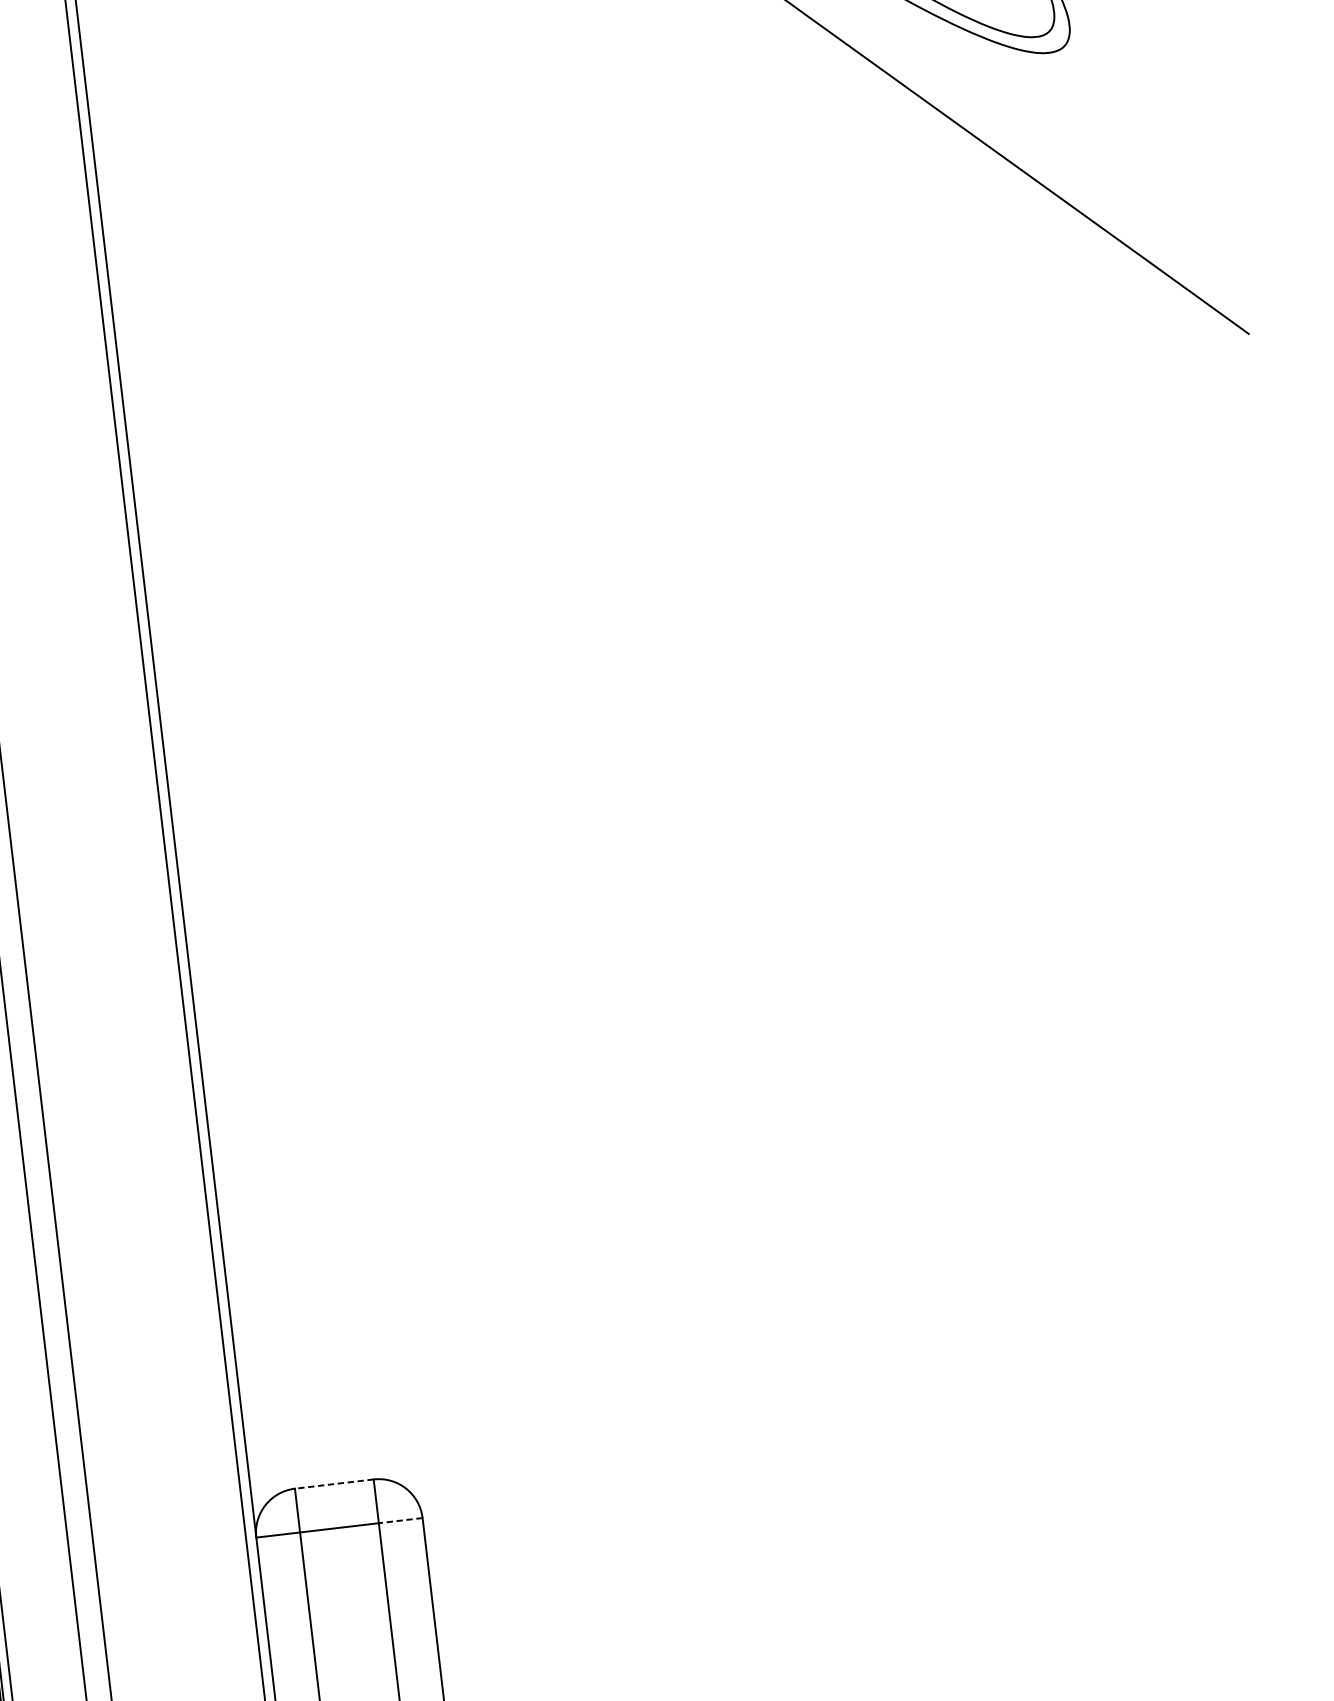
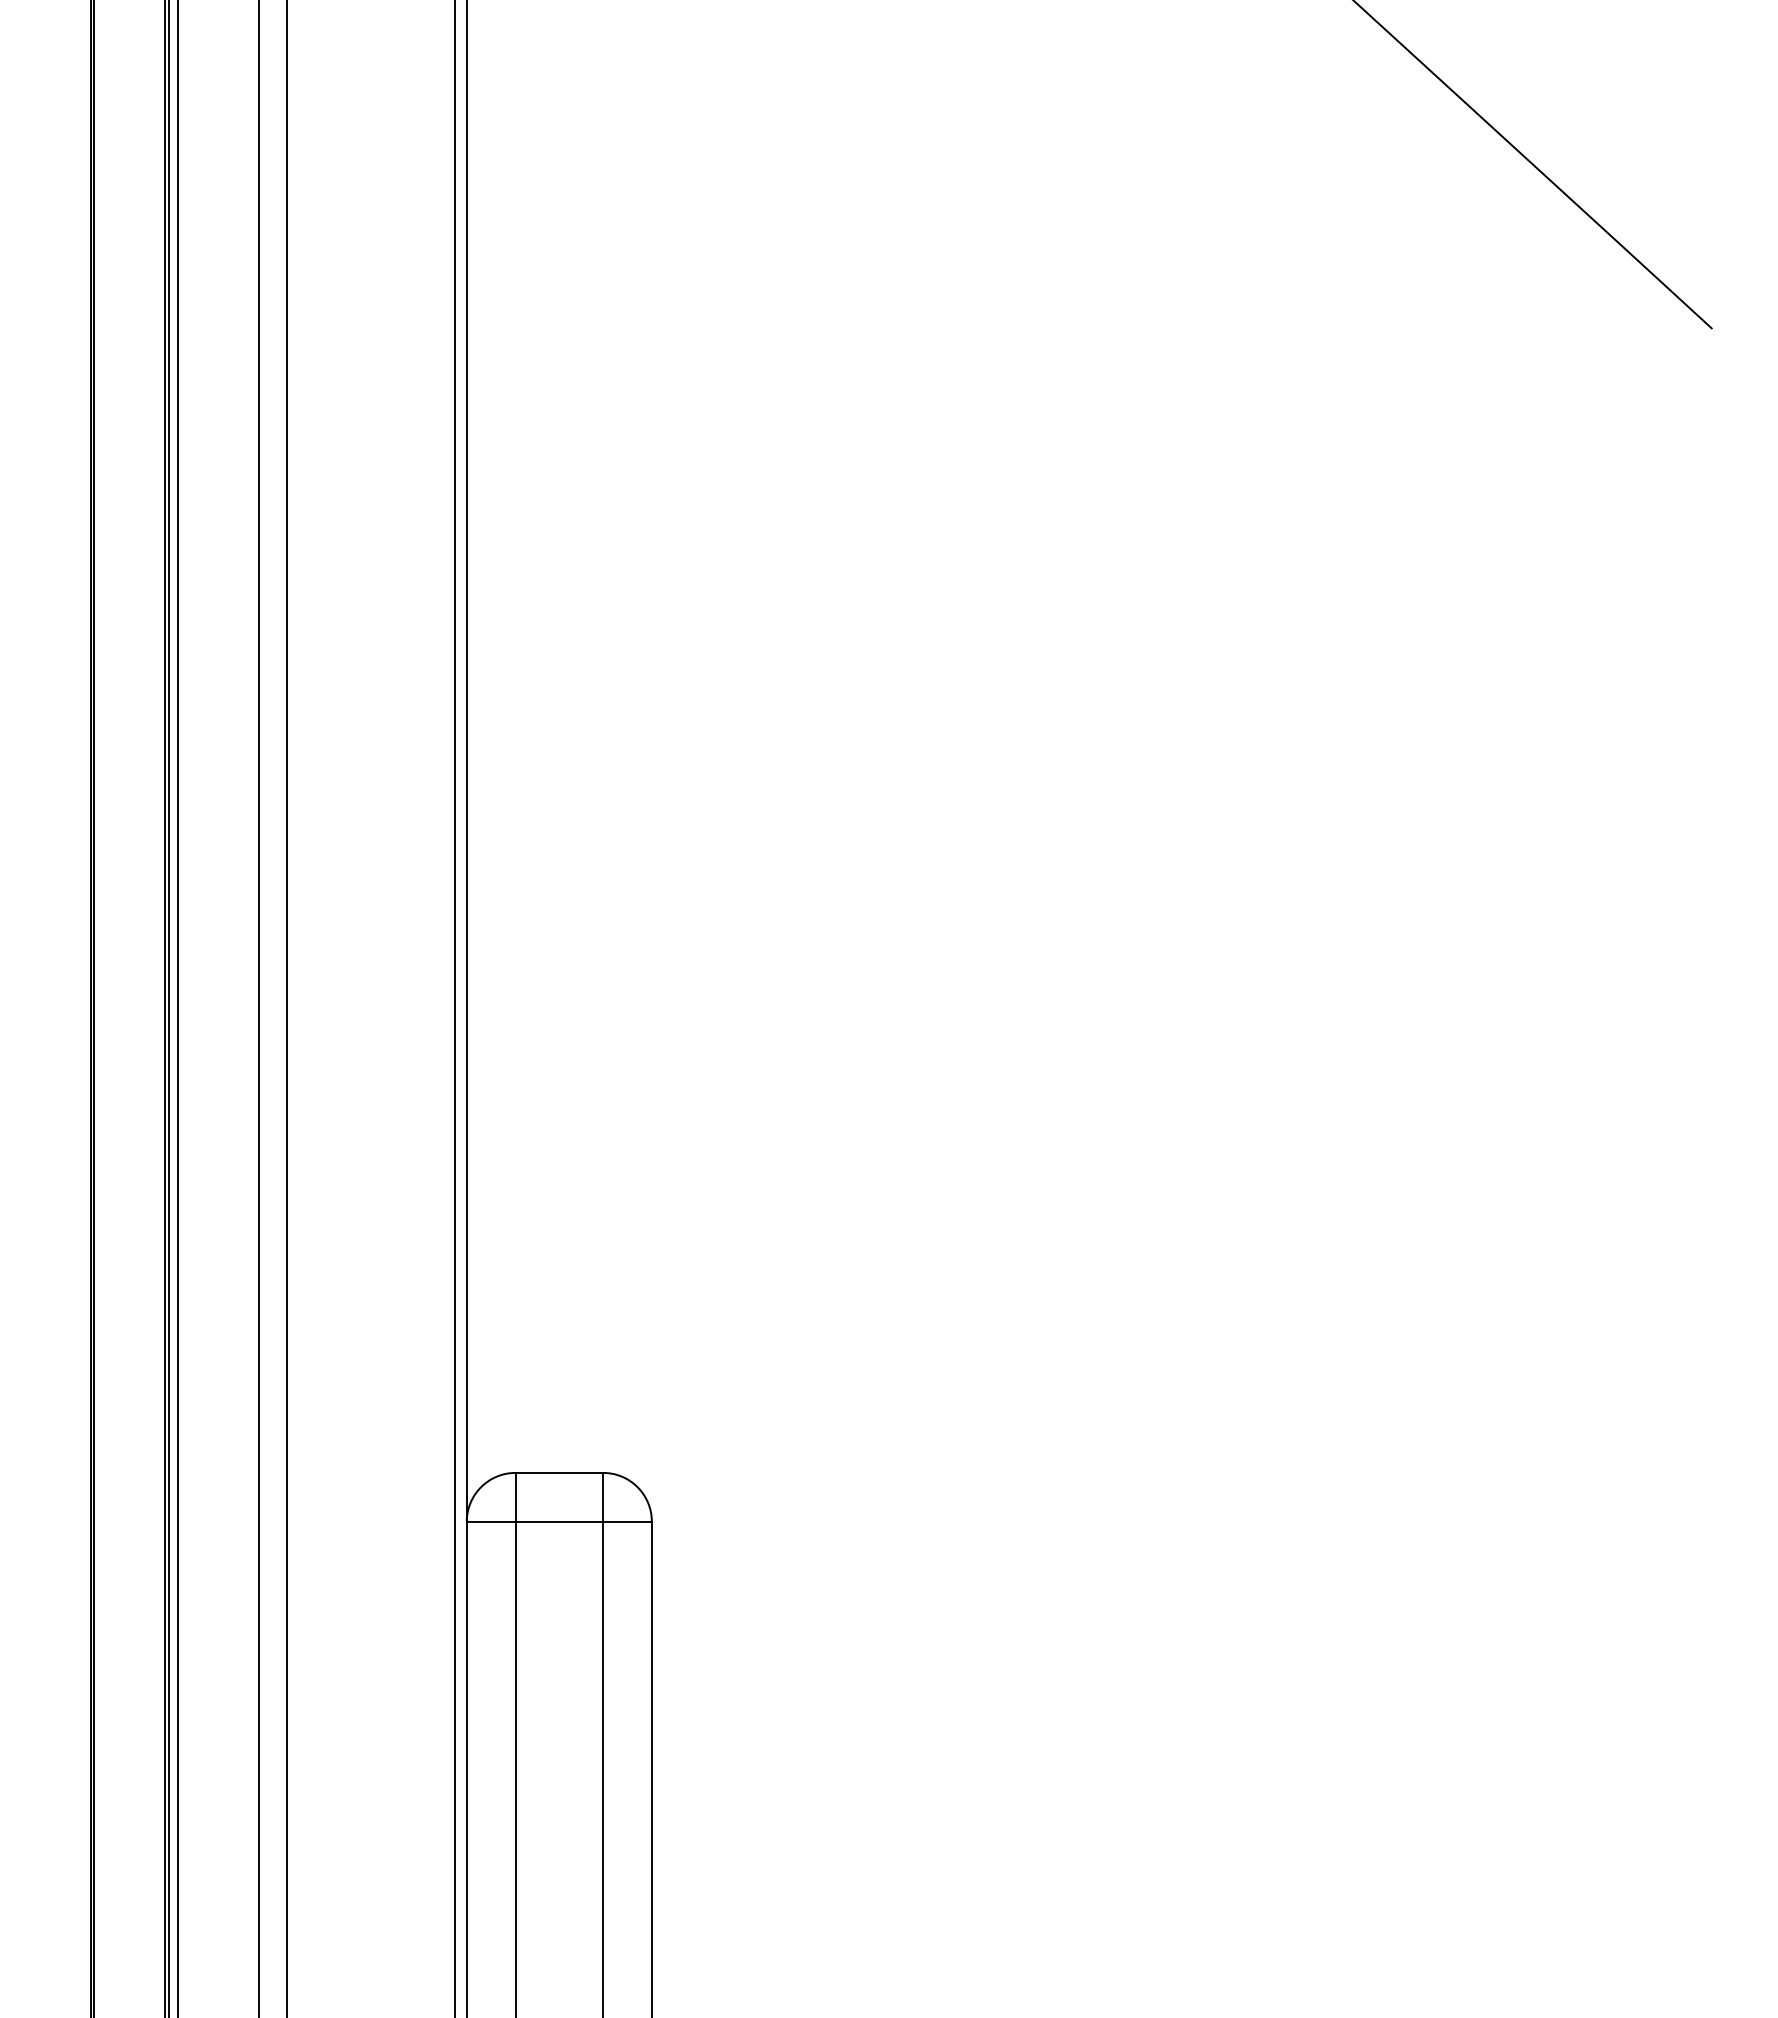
line: (334, 1483) -> (559, 1472), dashed -> solid
line: (400, 1520) -> (627, 1521), dashed -> solid

